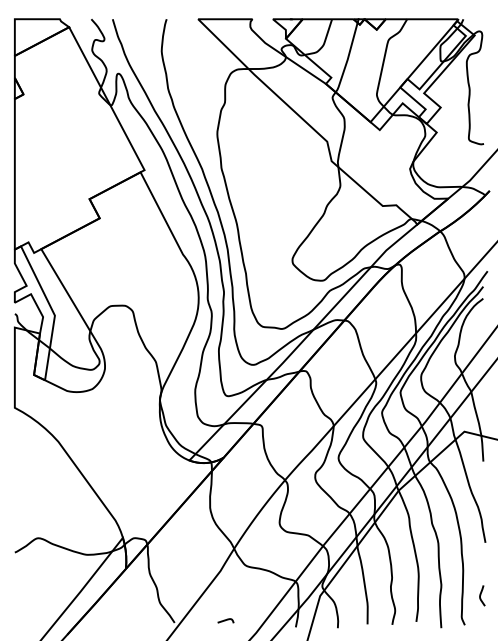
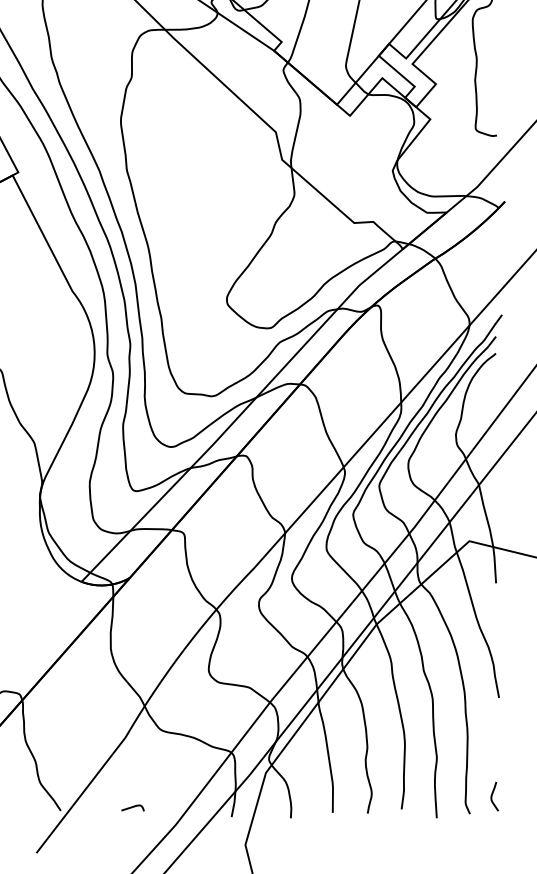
curve: (481, 595) -> (493, 796), moved

